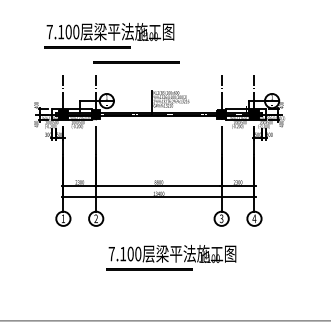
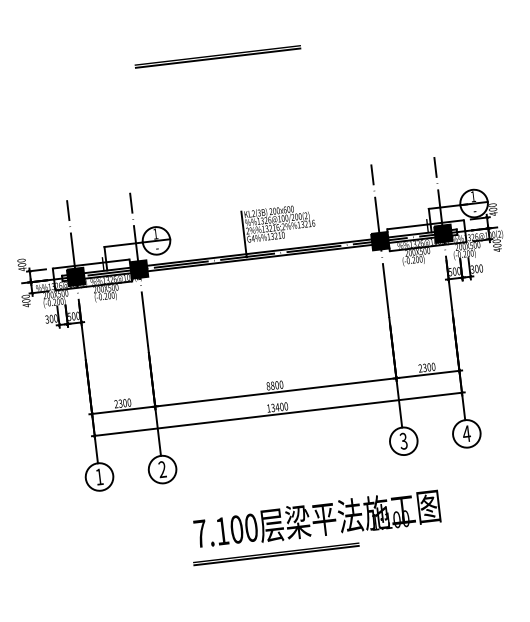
part: (109, 35) -> (146, 114), removed
line: (136, 62) -> (218, 57), moved

